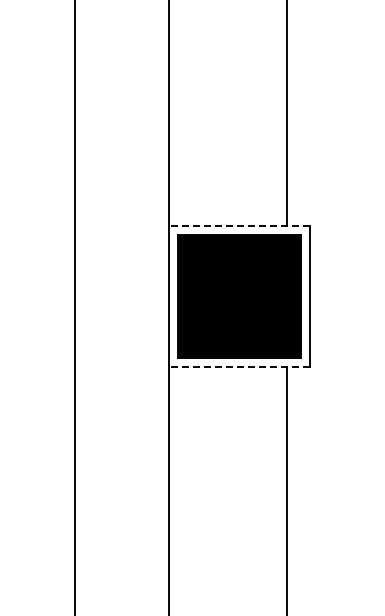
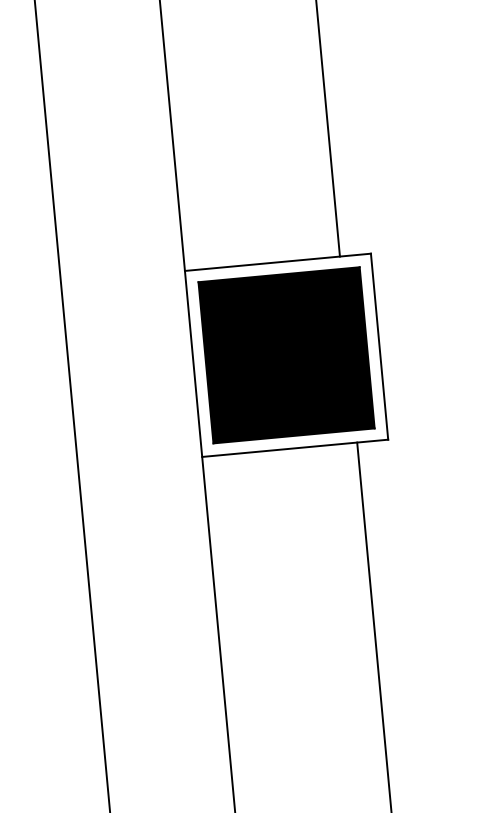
line: (239, 225) -> (277, 261), dashed -> solid
line: (239, 367) -> (295, 448), dashed -> solid

